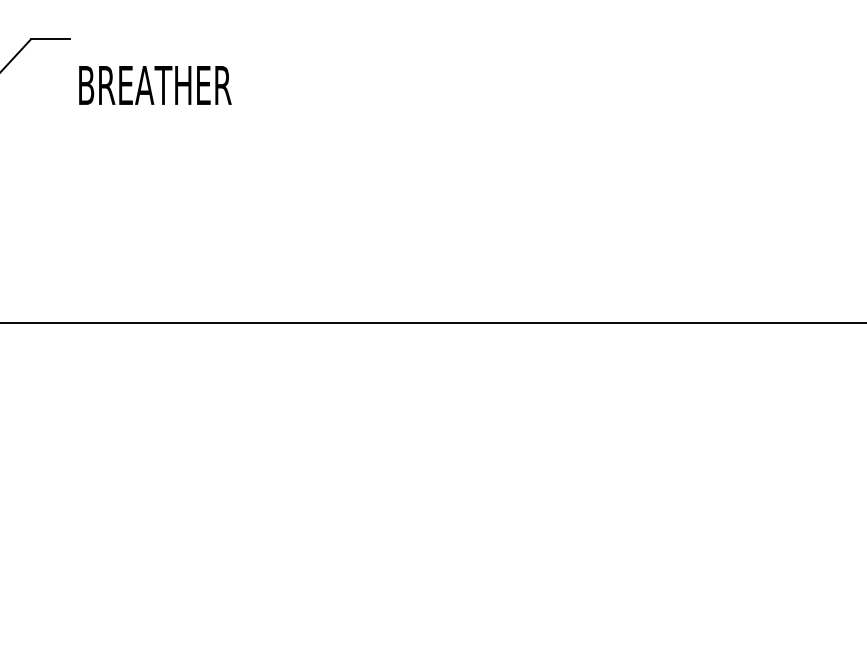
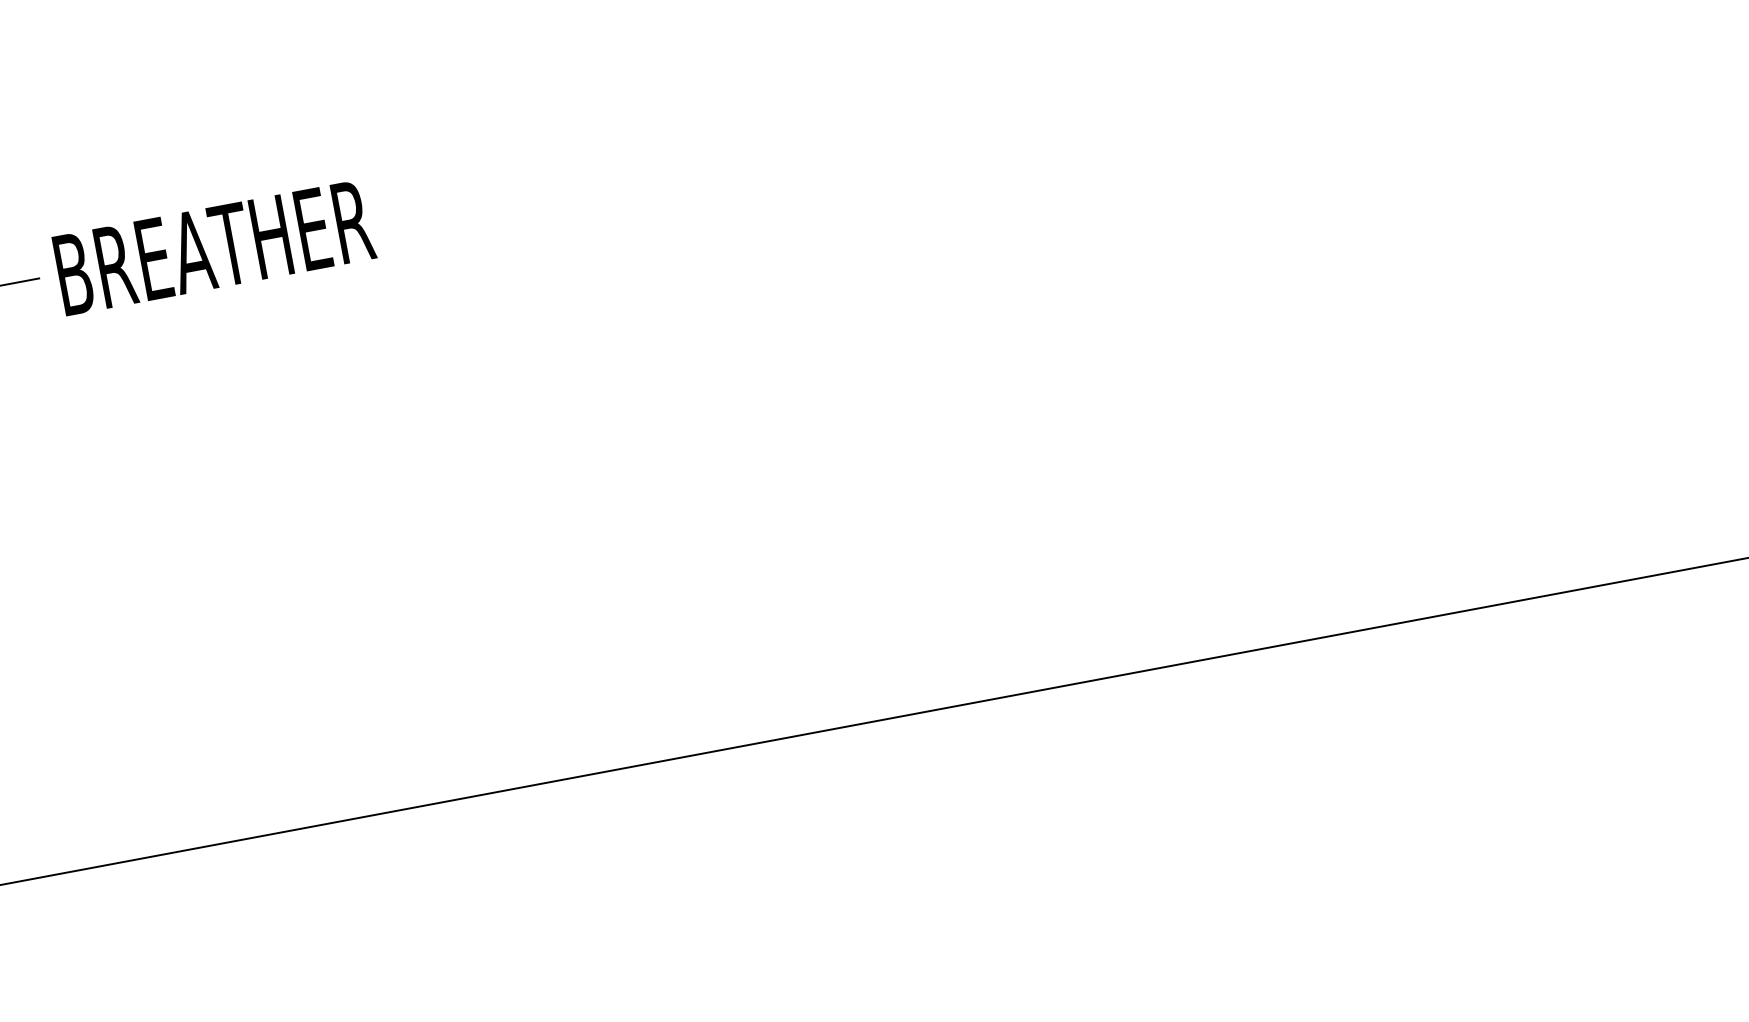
text: (155, 85) -> (214, 247), moved

